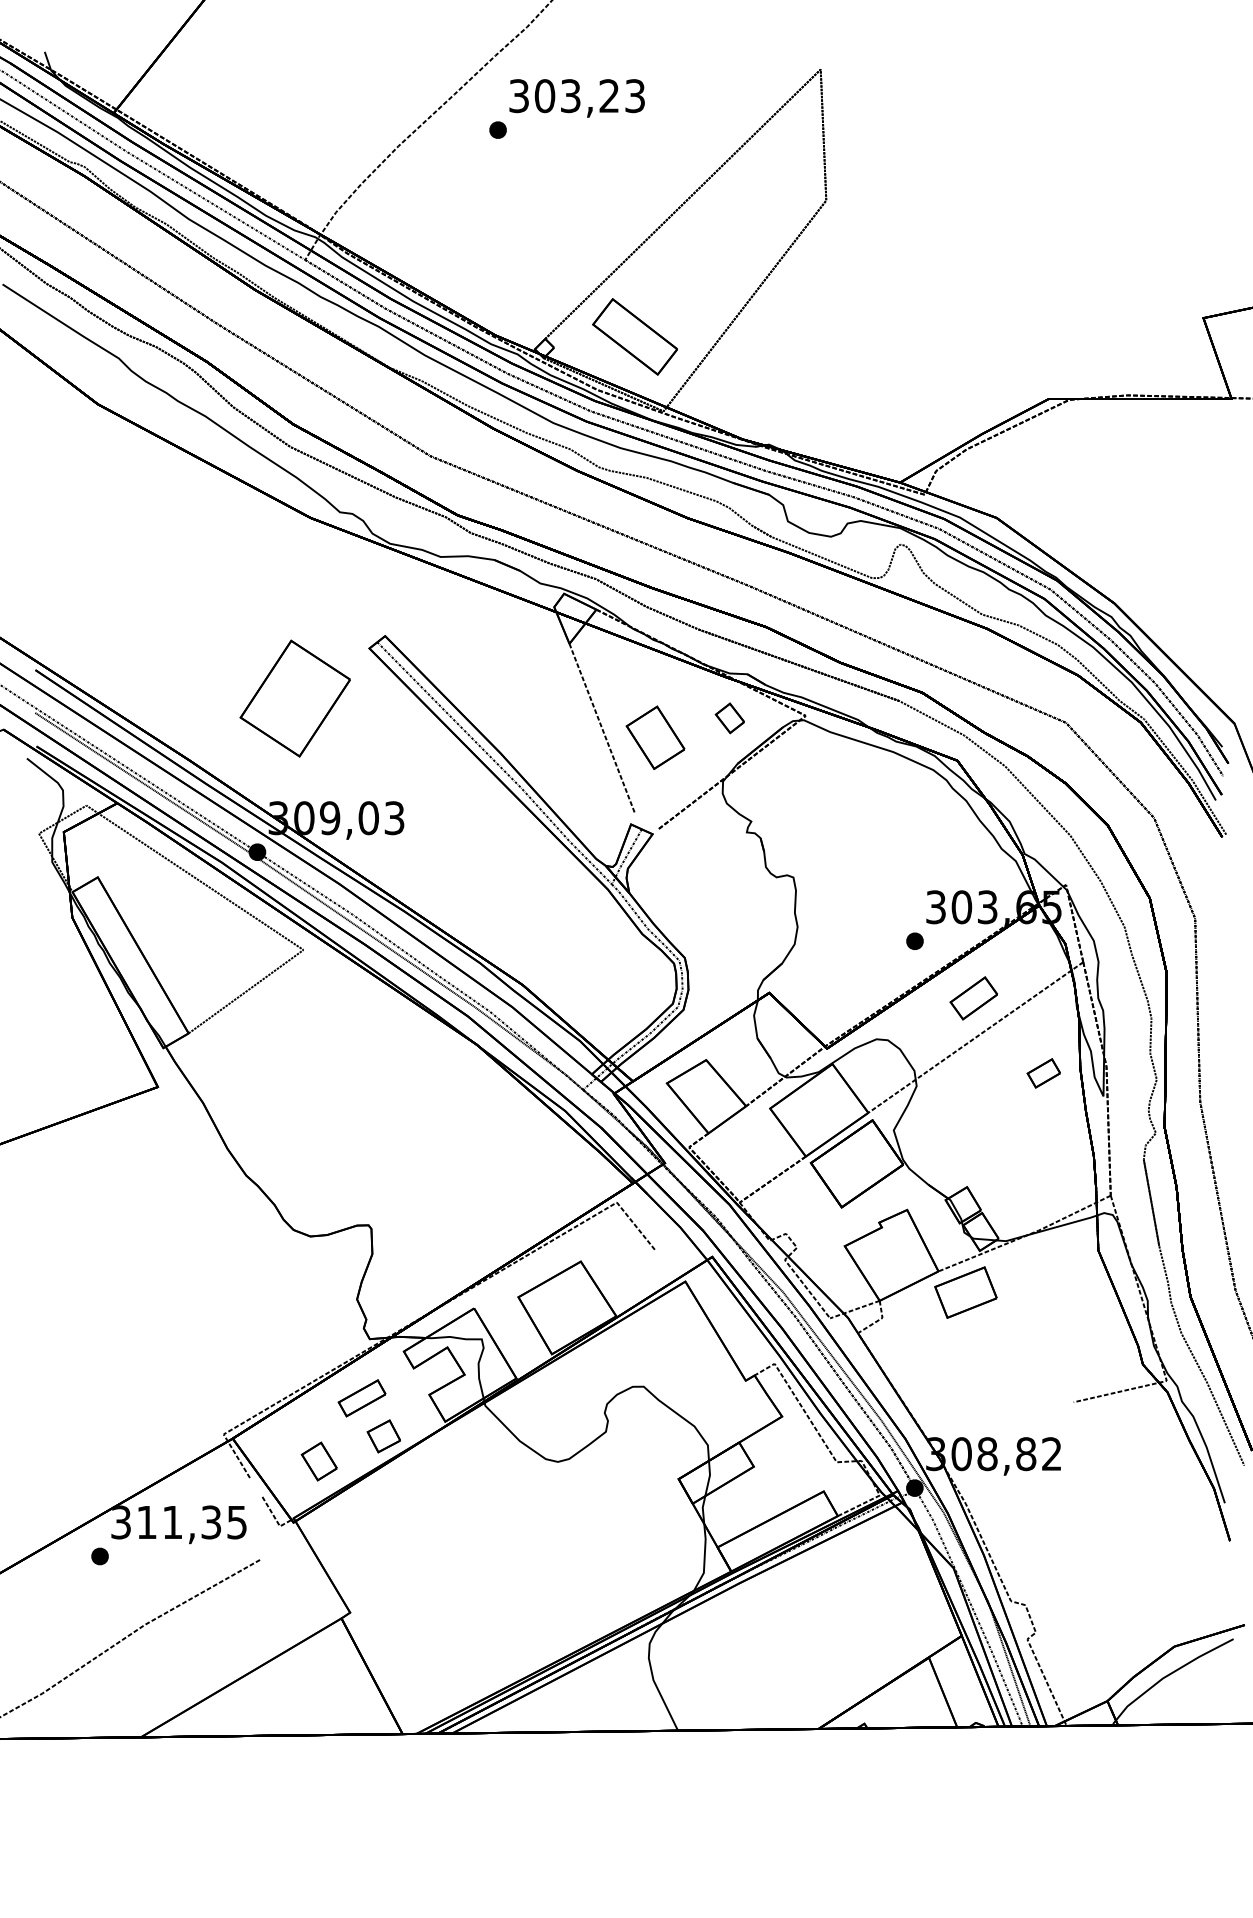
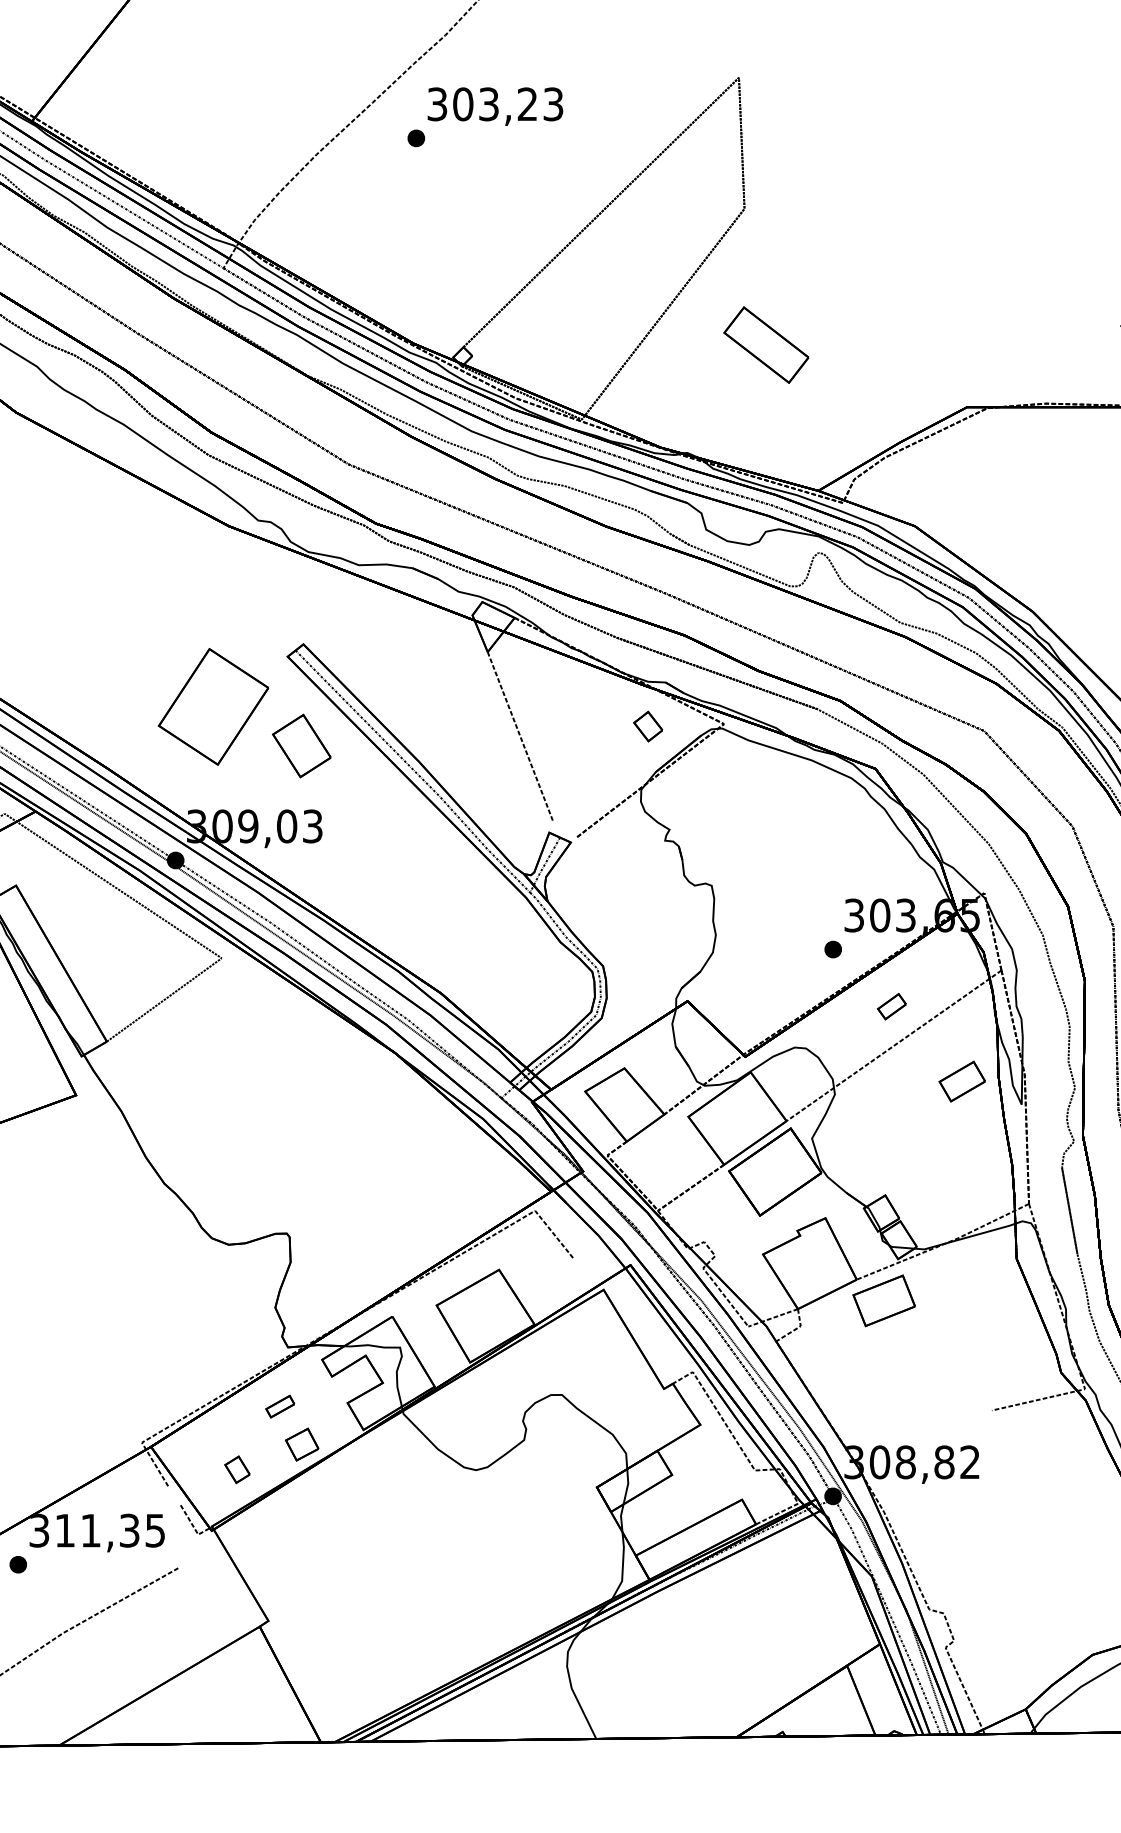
part: (634, 336) -> (765, 344), moved
part: (655, 737) -> (301, 745), moved
part: (973, 998) -> (891, 1006), size x0.6
part: (1043, 1073) -> (961, 1081), size x1.4
part: (361, 1398) -> (279, 1406), size x0.6
part: (318, 1461) -> (236, 1469), size x0.7

